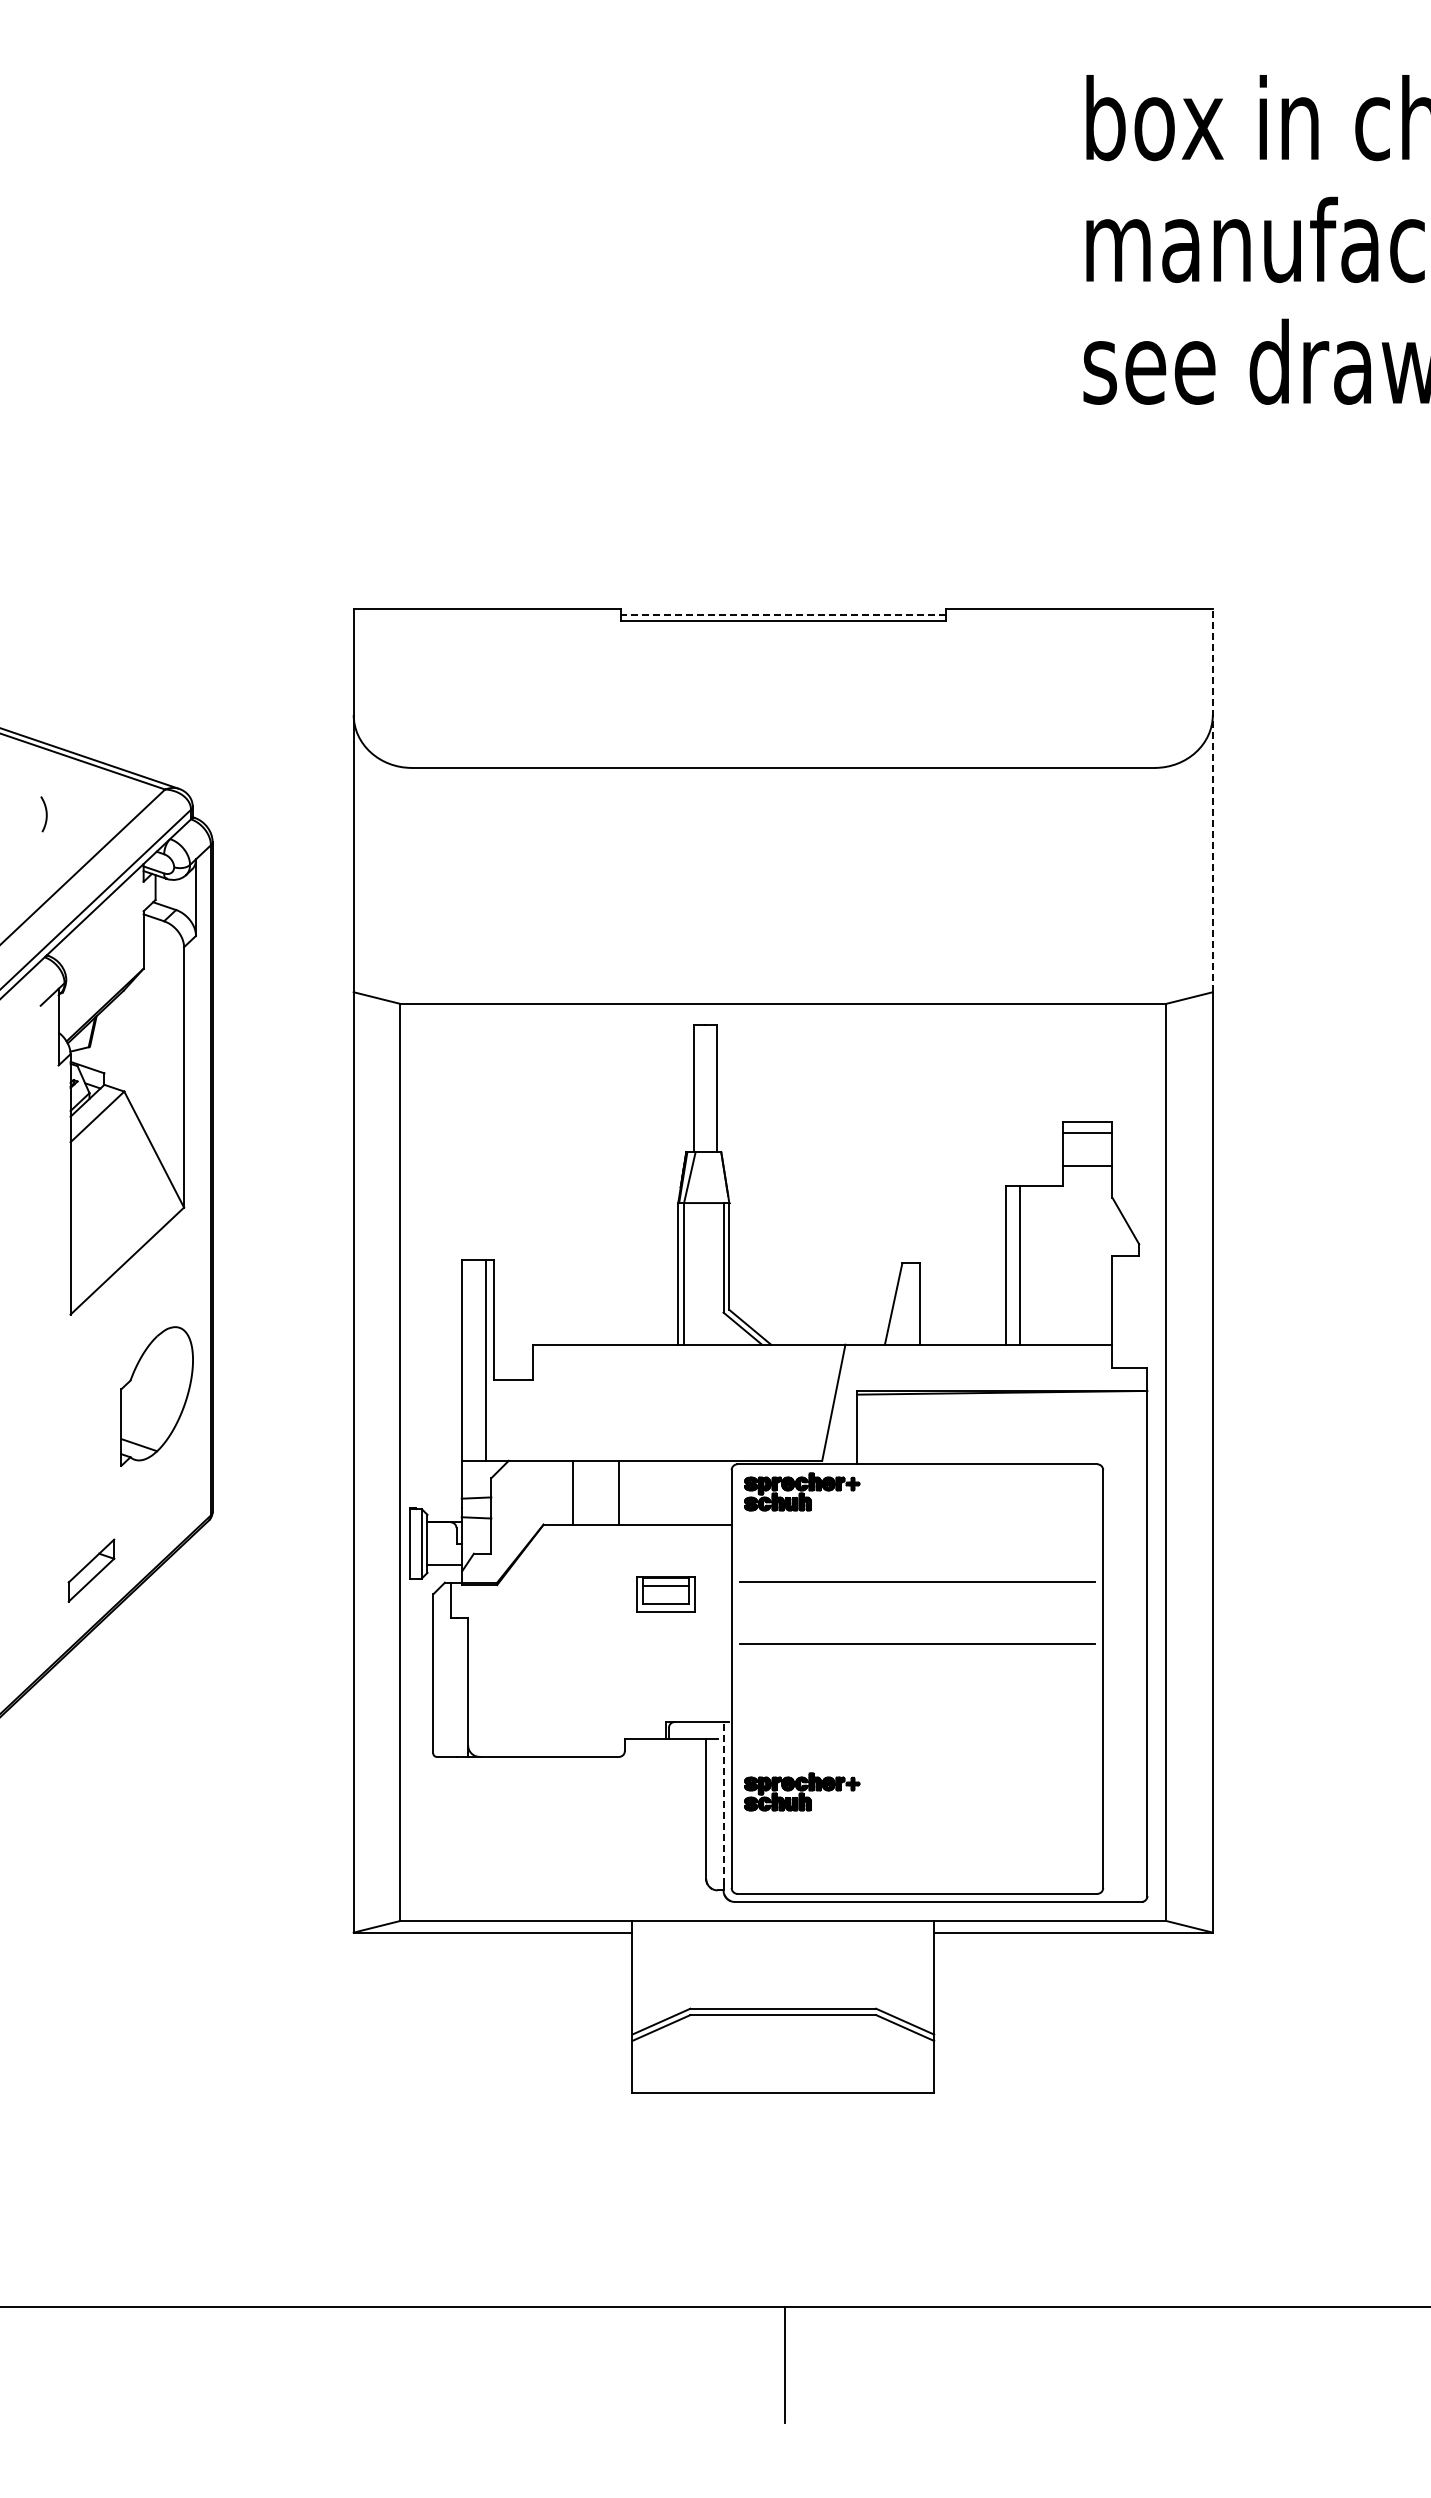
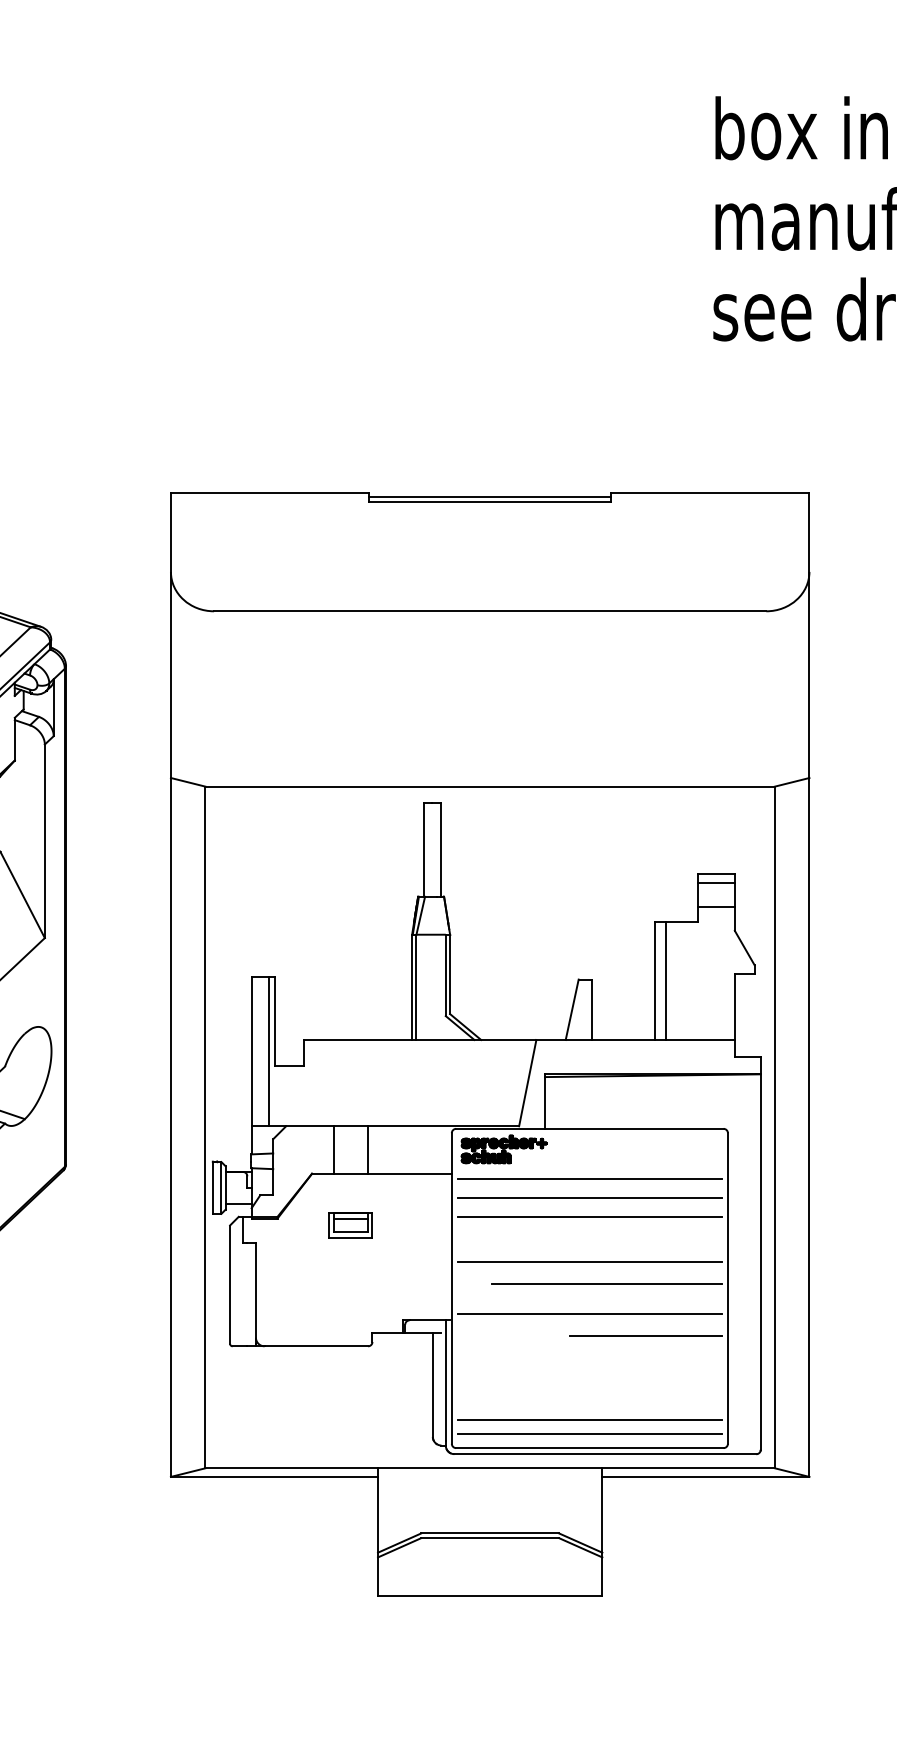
line: (783, 614) -> (490, 497), dashed -> solid
line: (1212, 800) -> (809, 635), dashed -> solid
line: (917, 1531) -> (589, 1178), added
line: (917, 1556) -> (589, 1197), added
part: (665, 1594) -> (350, 1225), moved
line: (940, 1673) -> (607, 1284), added
line: (917, 1712) -> (589, 1313), added
line: (992, 1743) -> (645, 1336), added
part: (802, 1791) -> (504, 1372), removed
line: (723, 1802) -> (445, 1380), dashed -> solid
line: (917, 1856) -> (589, 1420), added
line: (917, 1875) -> (589, 1434), added

